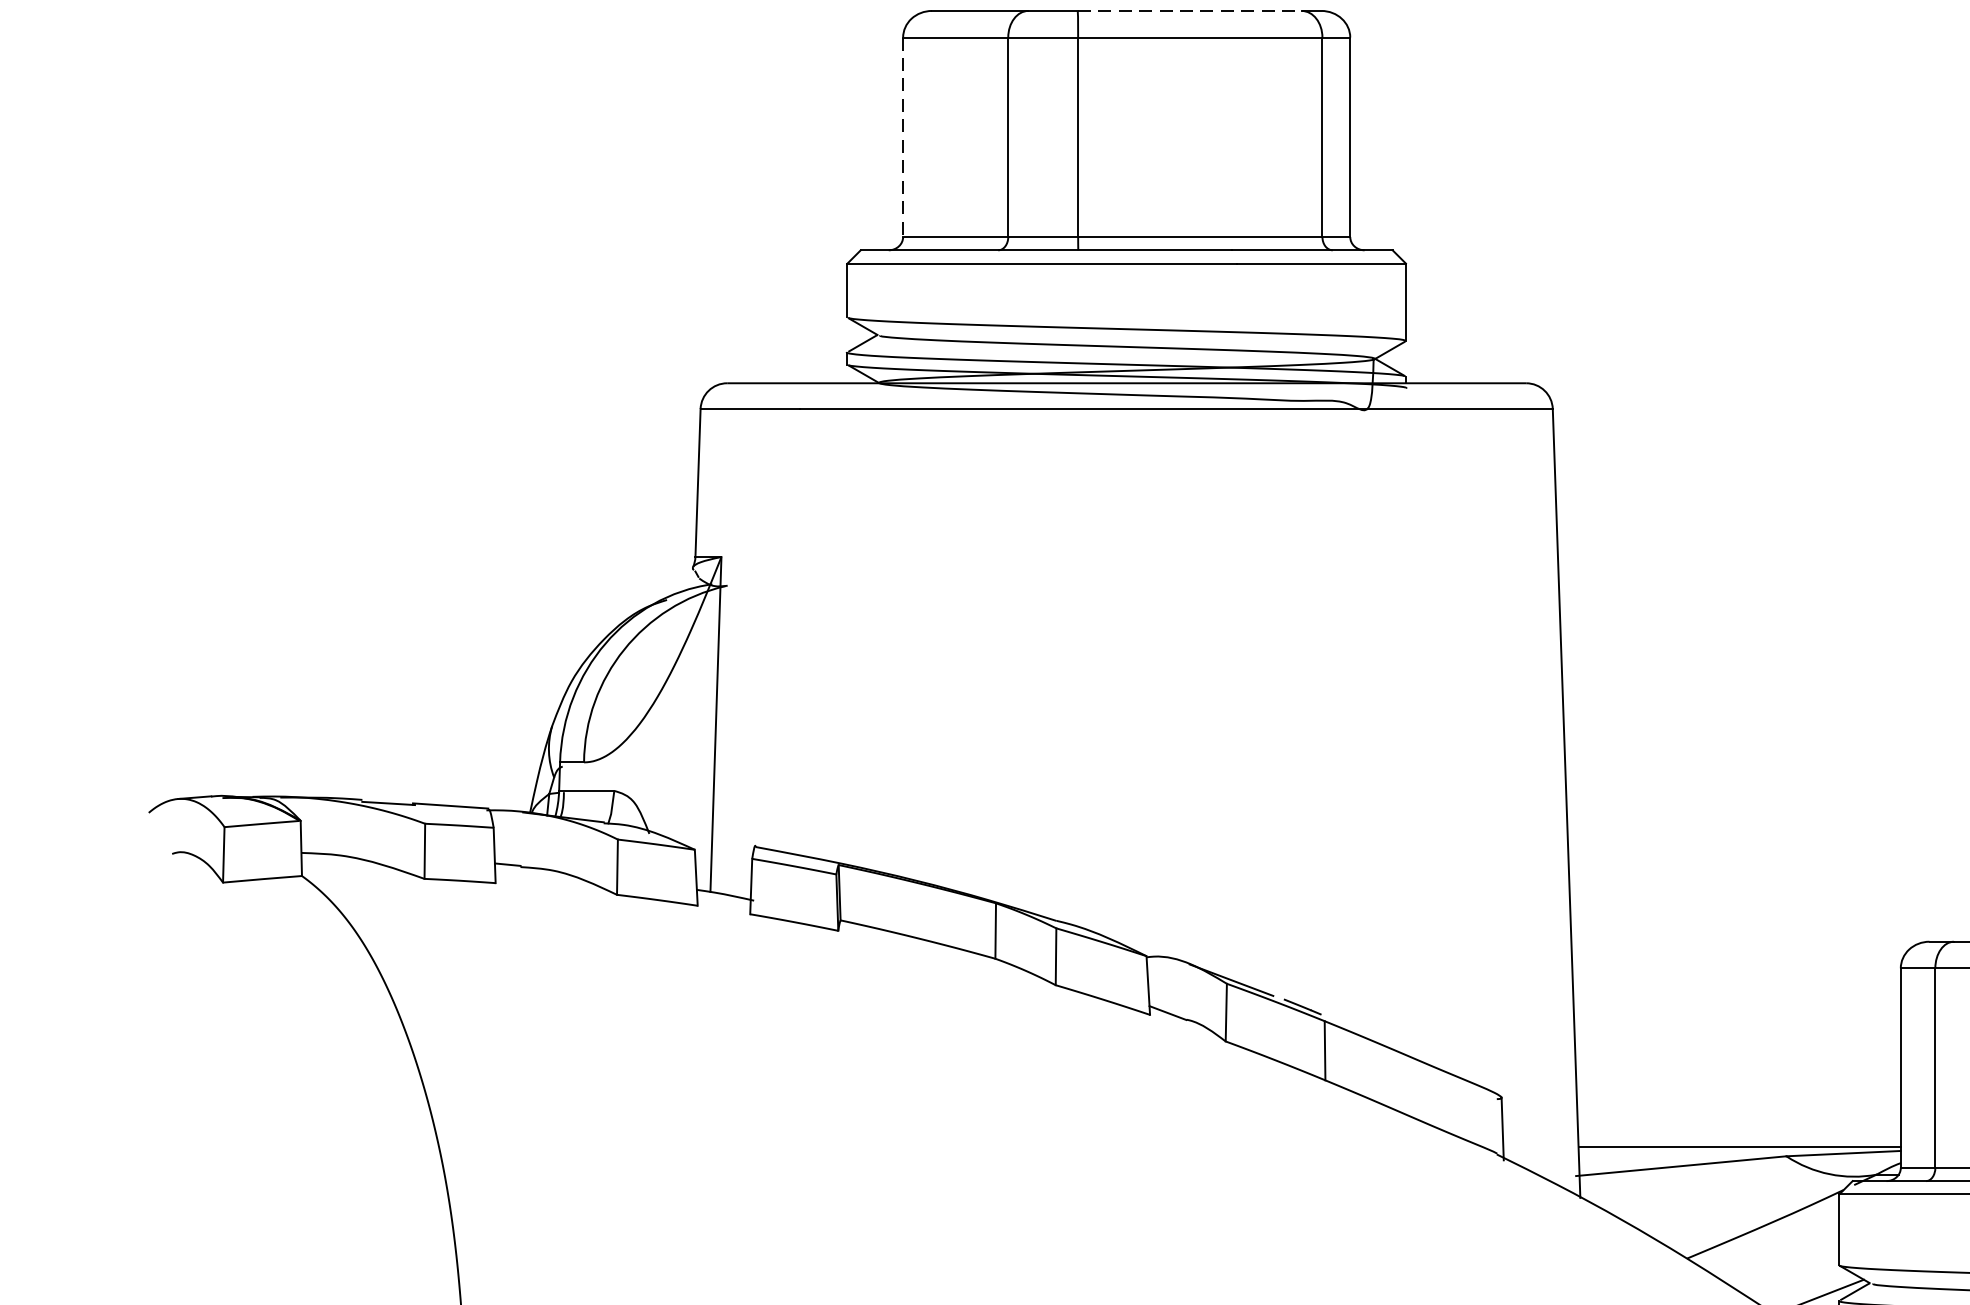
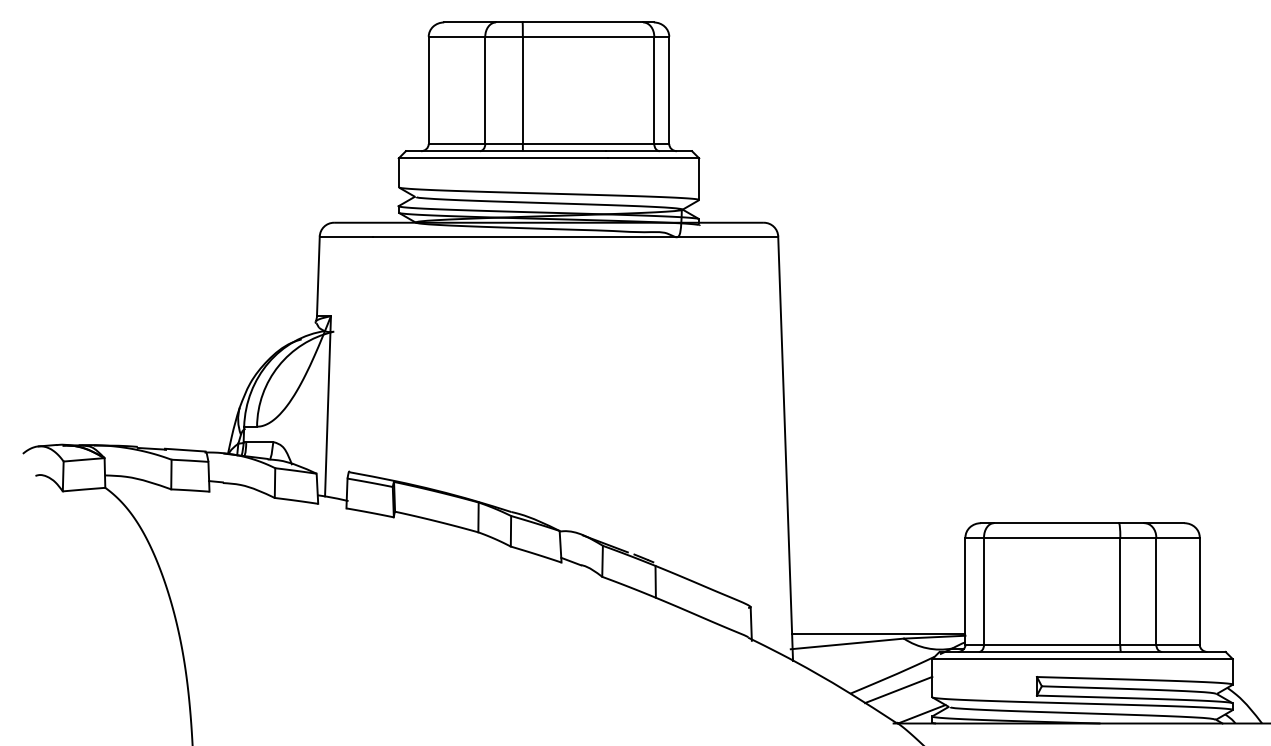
line: (1190, 11) -> (583, 22), dashed -> solid
line: (902, 137) -> (428, 90), dashed -> solid
line: (1776, 1250) -> (898, 689), added

